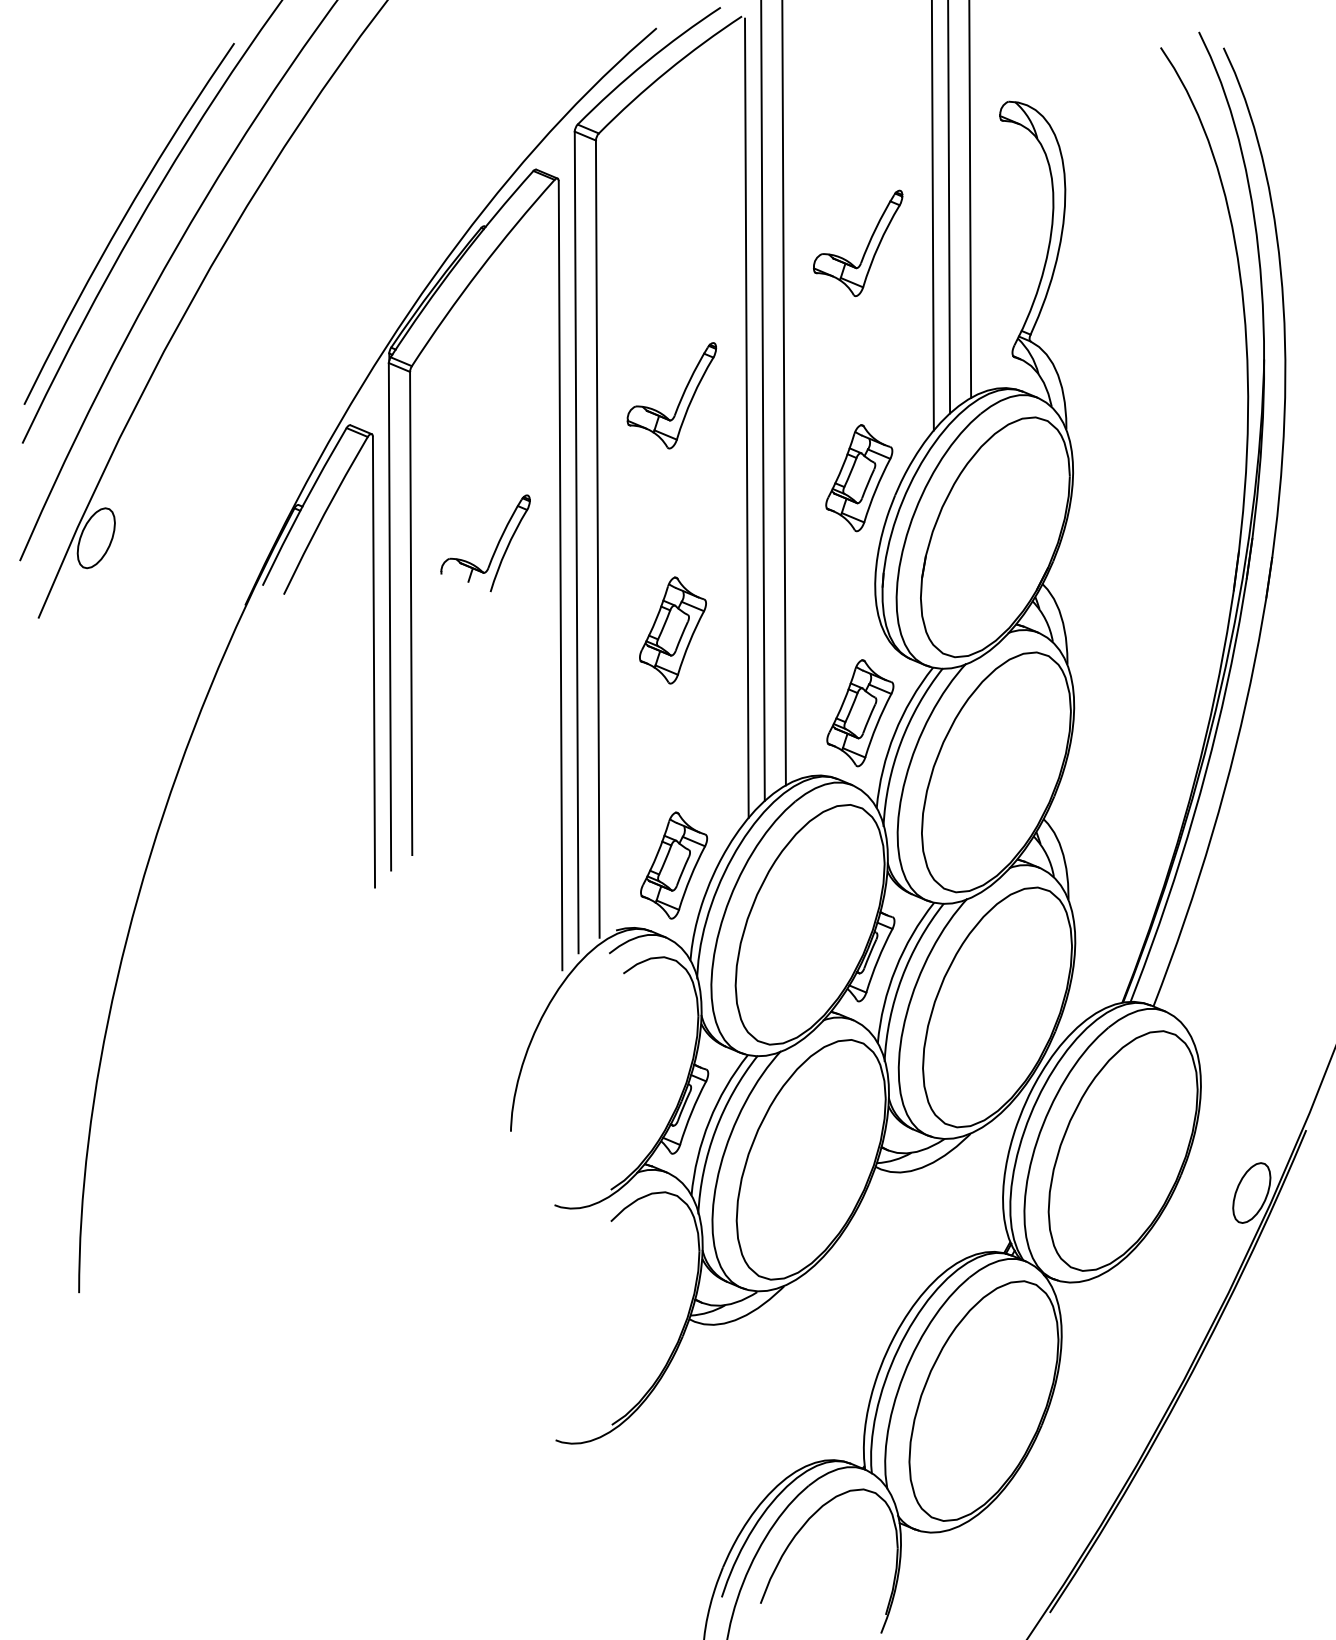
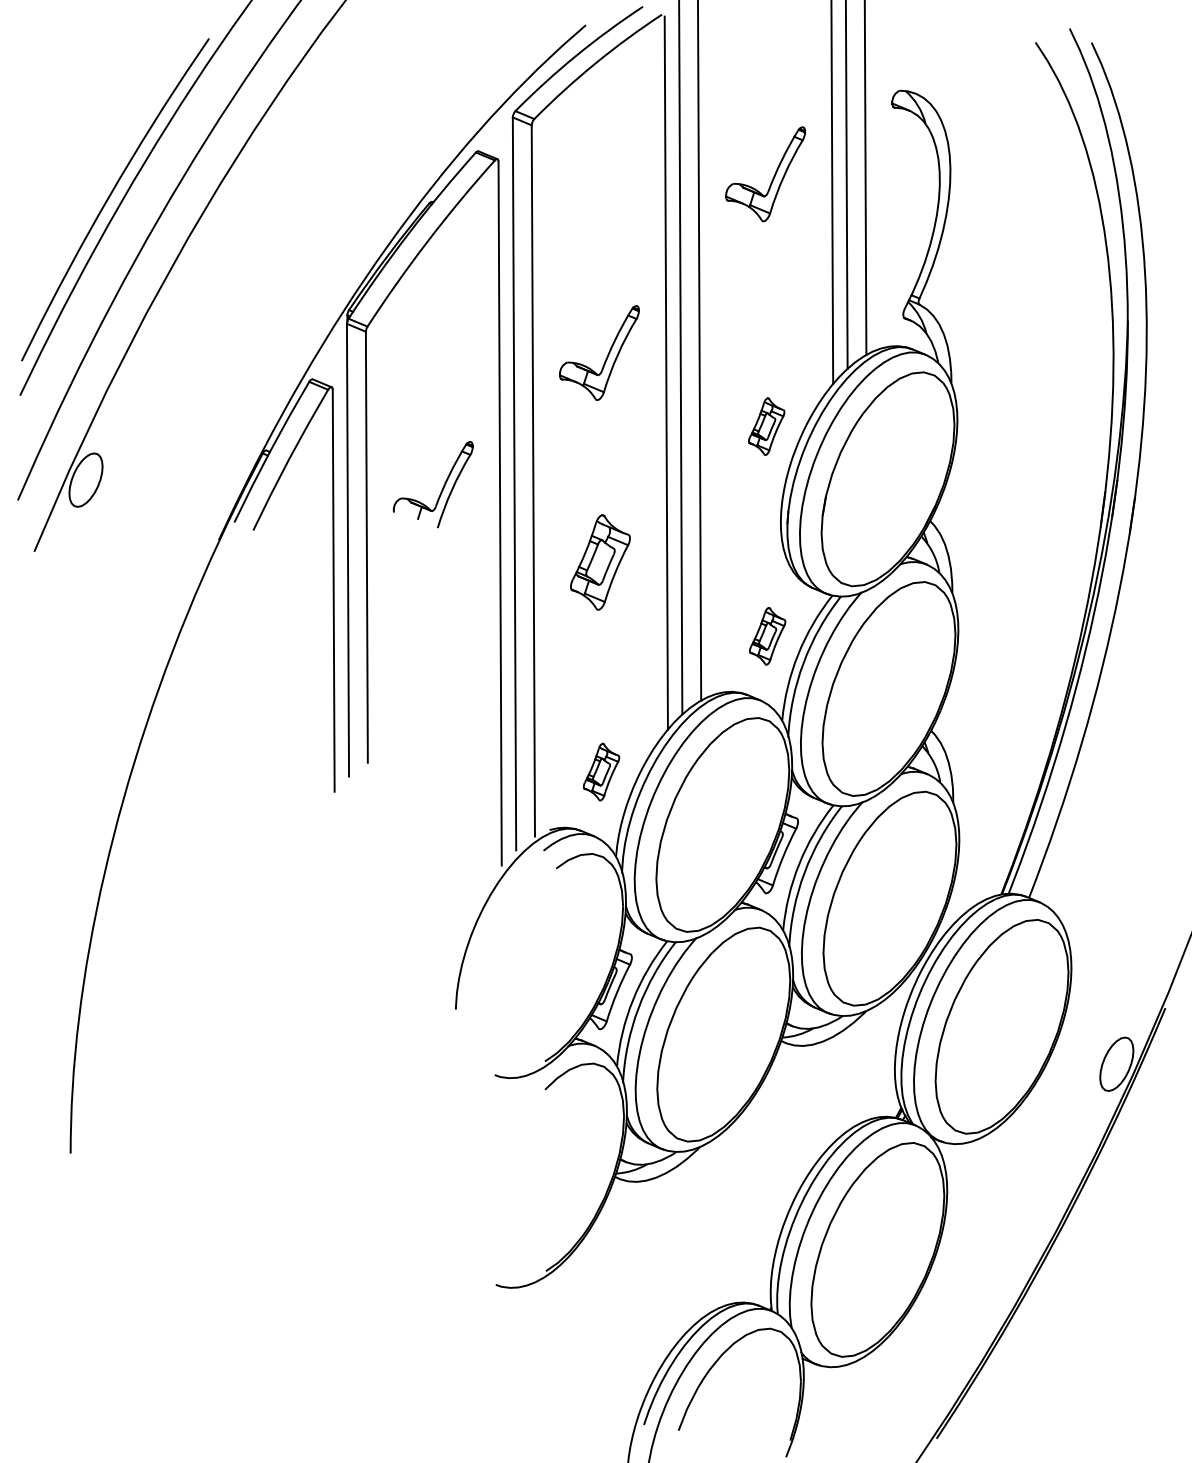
part: (866, 246) -> (773, 177), moved
part: (859, 478) -> (766, 426), size x0.6
part: (860, 713) -> (767, 636), size x0.6
part: (674, 865) -> (601, 772), size x0.6

